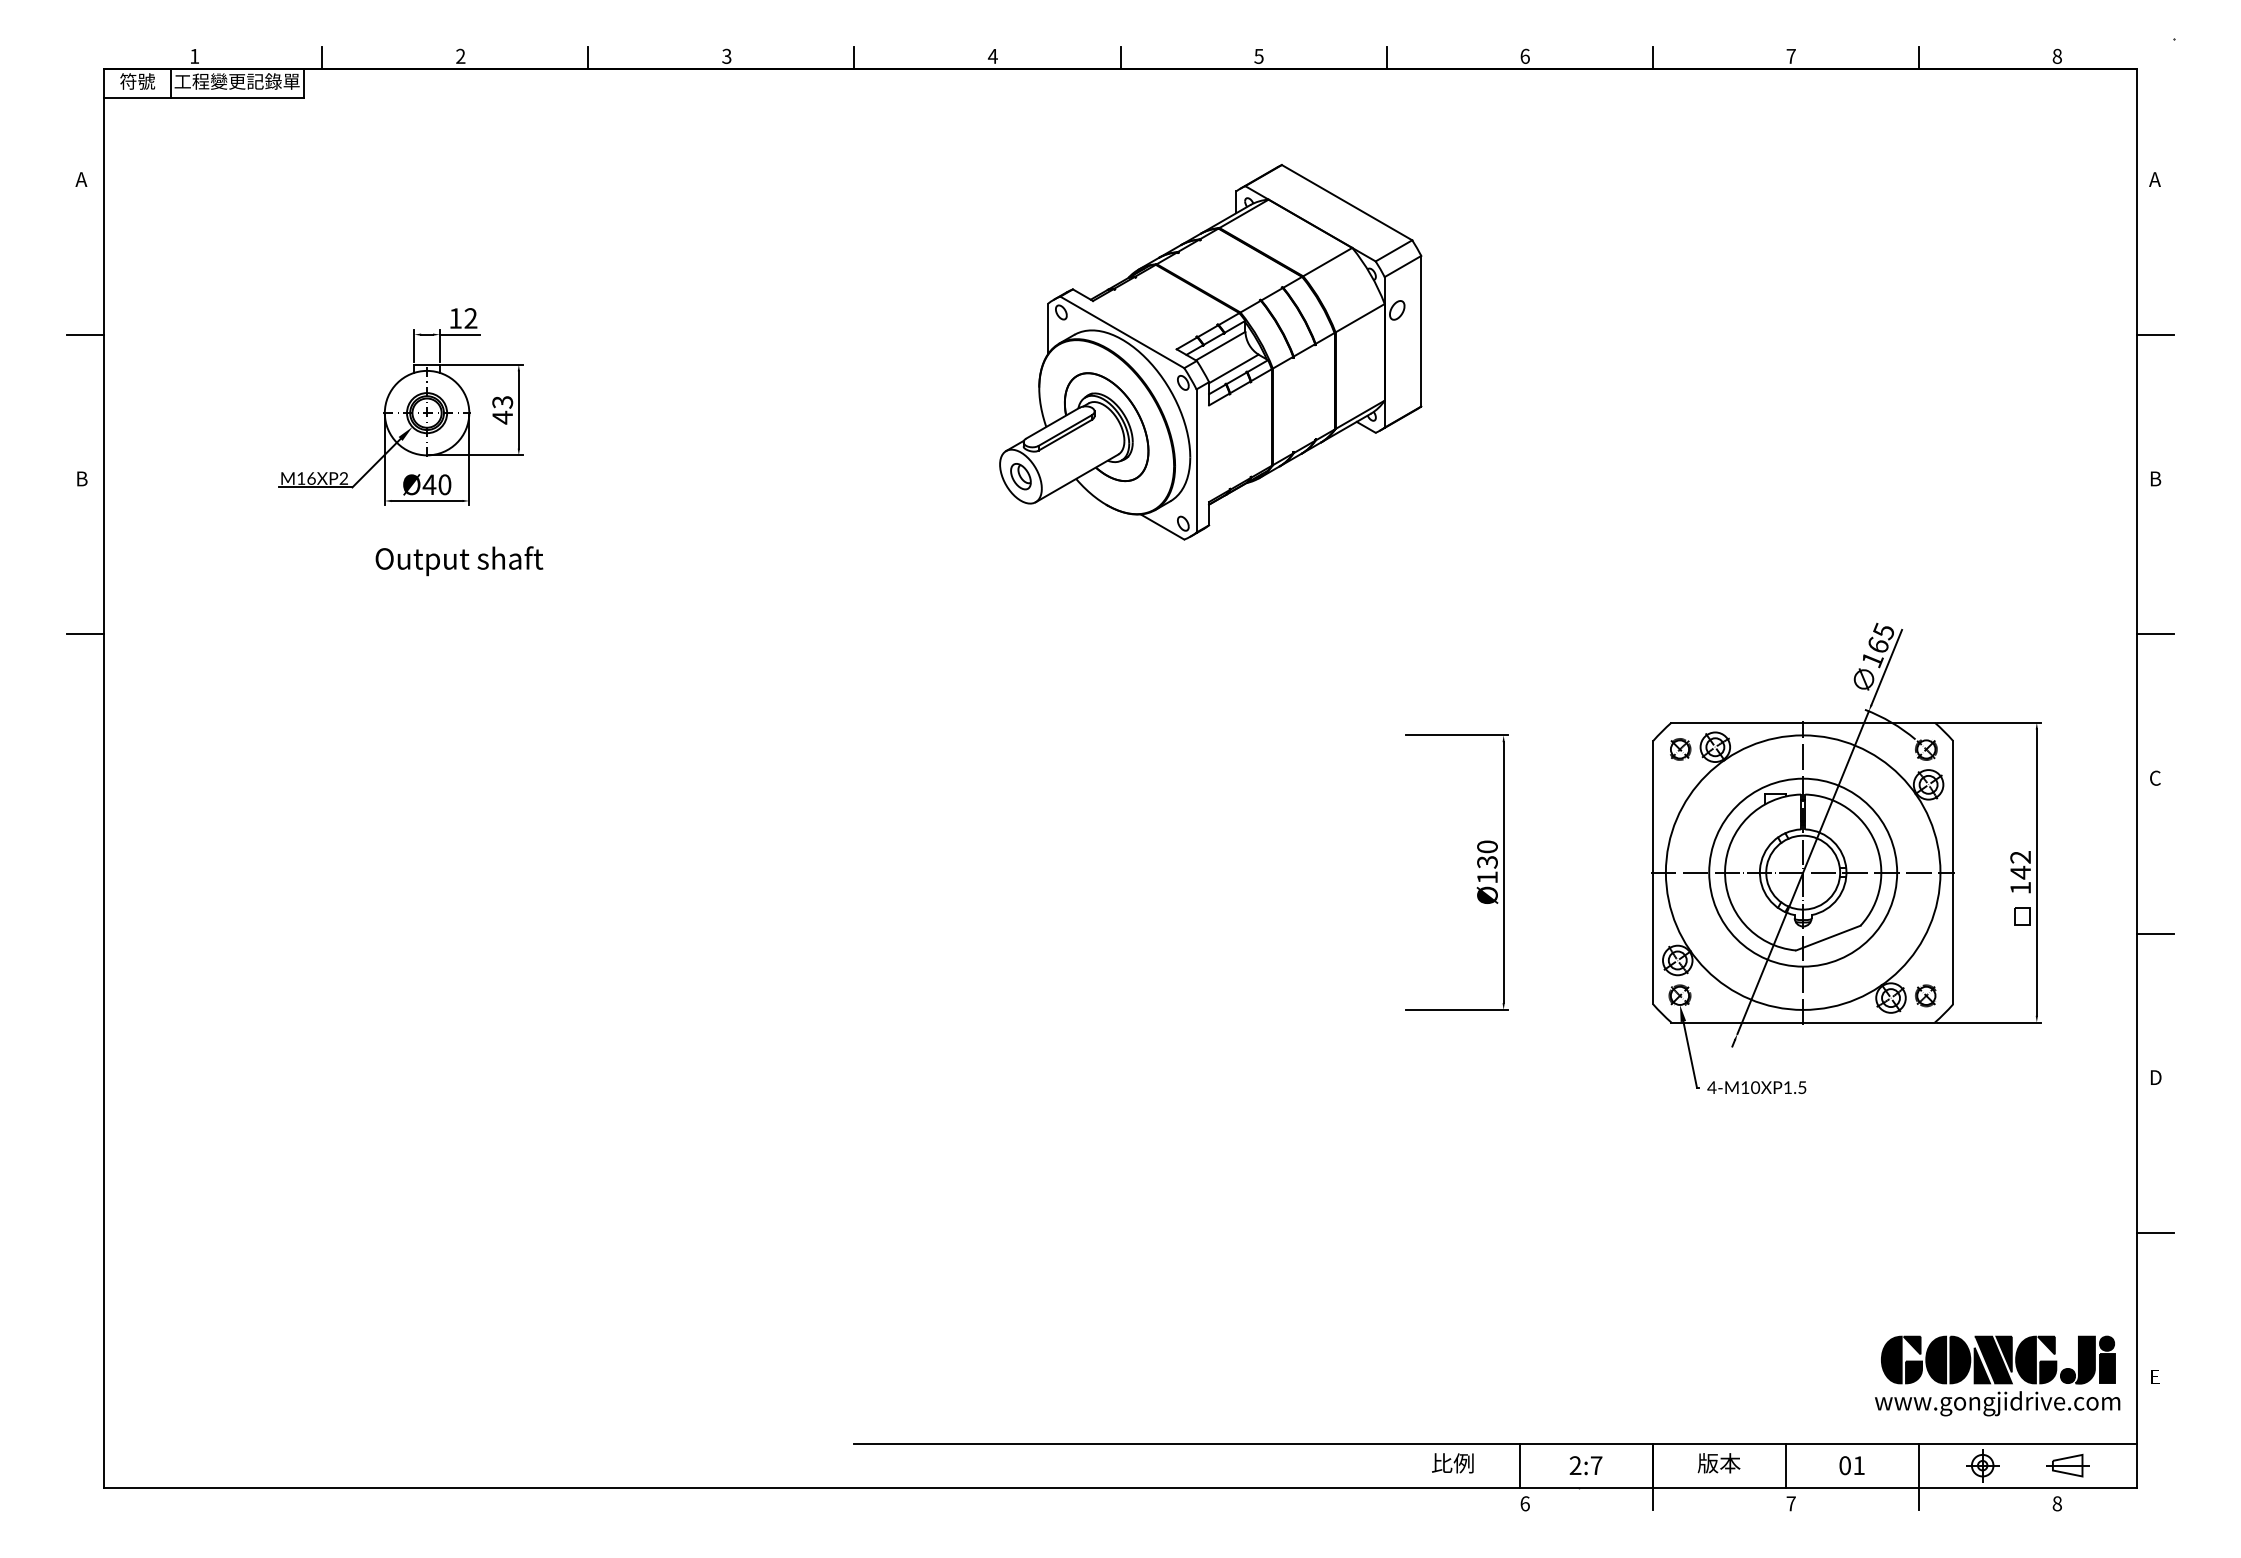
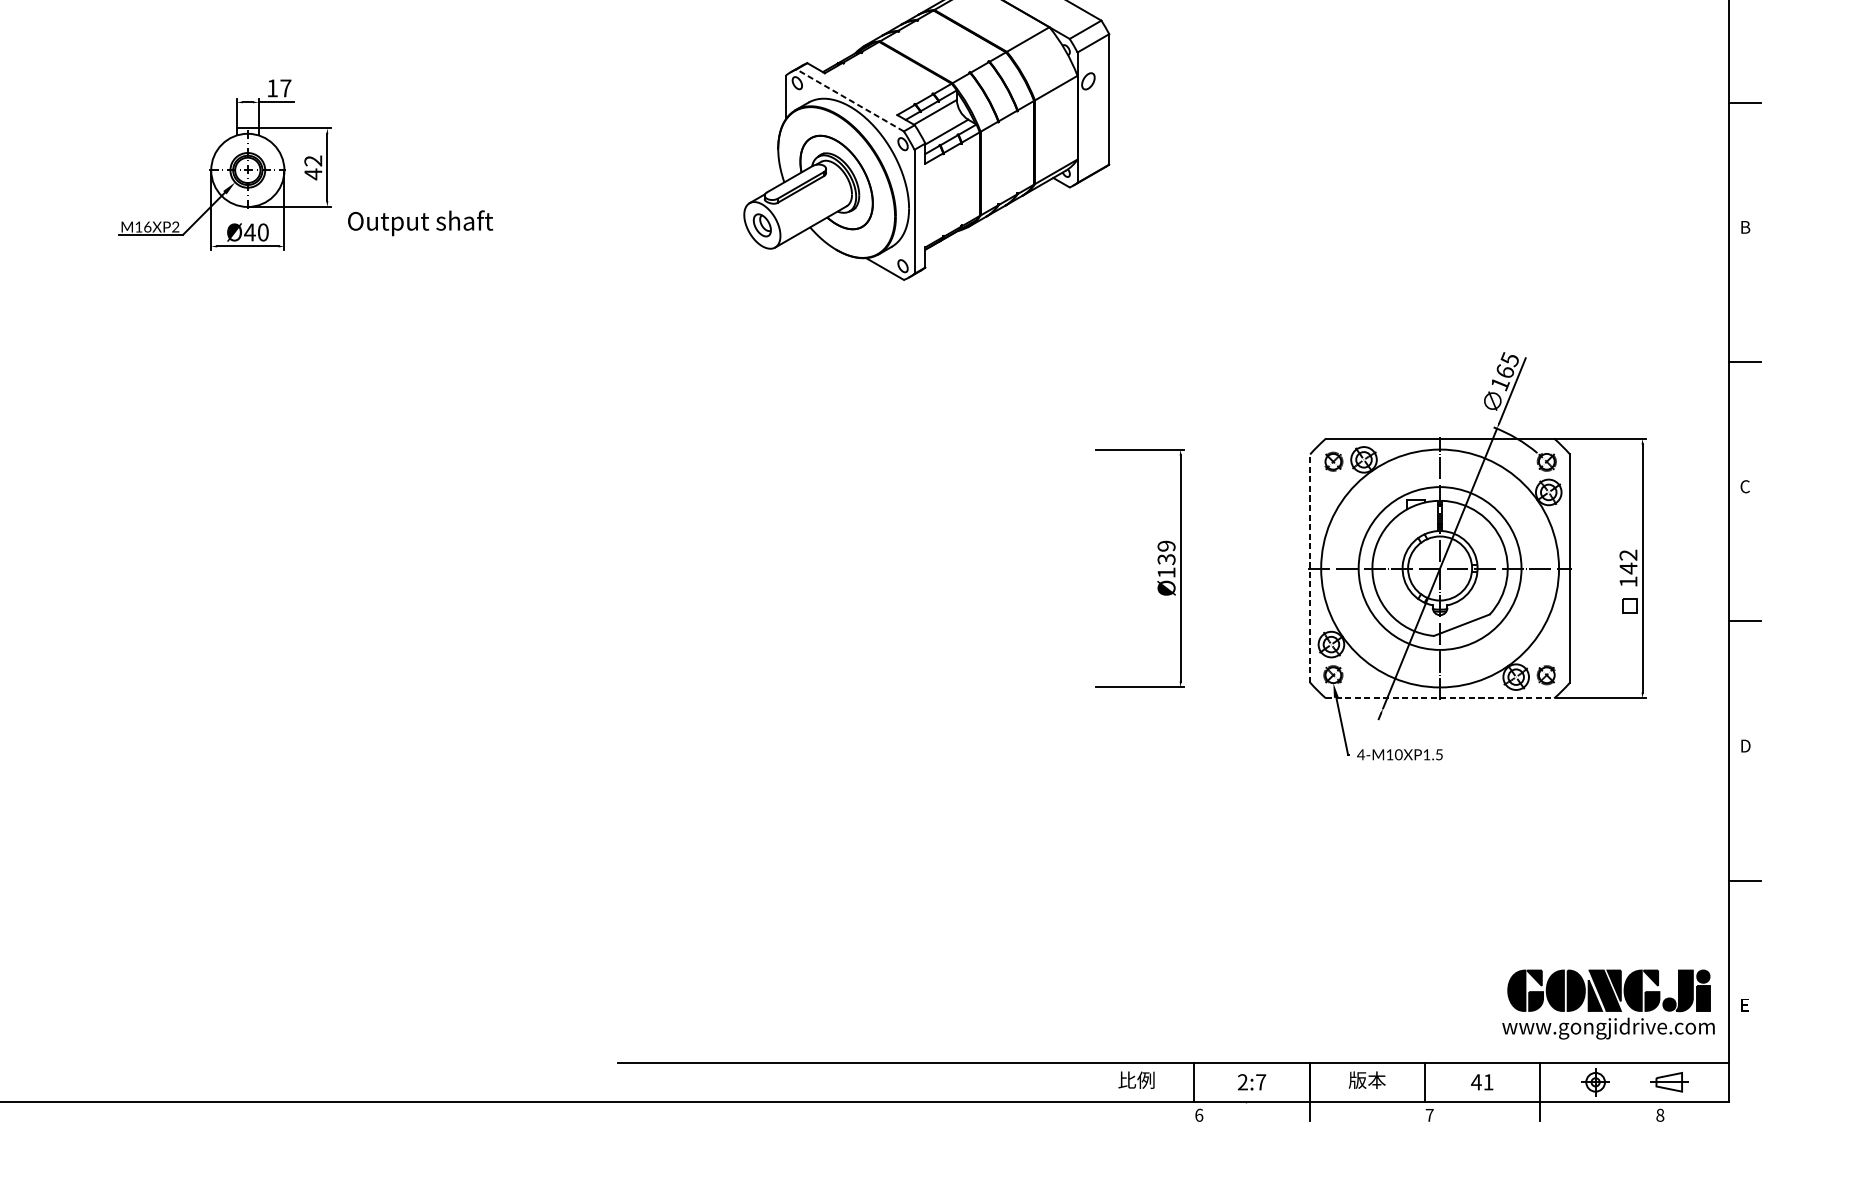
text: (470, 318) -> (285, 88), 12 -> 17
line: (1122, 332) -> (850, 100), solid -> dashed
text: (502, 402) -> (313, 161), 43 -> 42
text: (459, 561) -> (420, 223), moved
text: (1487, 846) -> (1166, 545), Ø130 -> Ø139
line: (1653, 872) -> (1310, 568), solid -> dashed
line: (1803, 1022) -> (1440, 698), solid -> dashed
text: (1844, 1465) -> (1475, 1082), 01 -> 41

